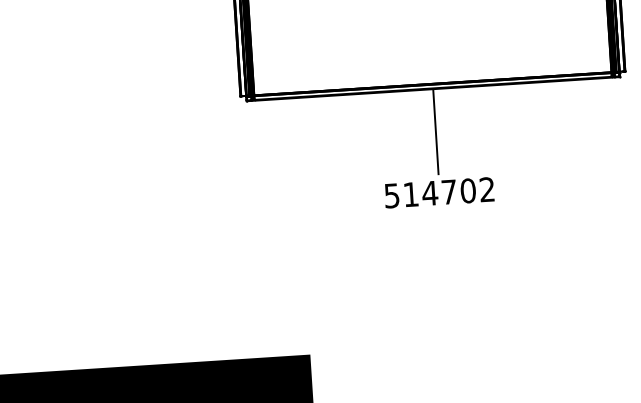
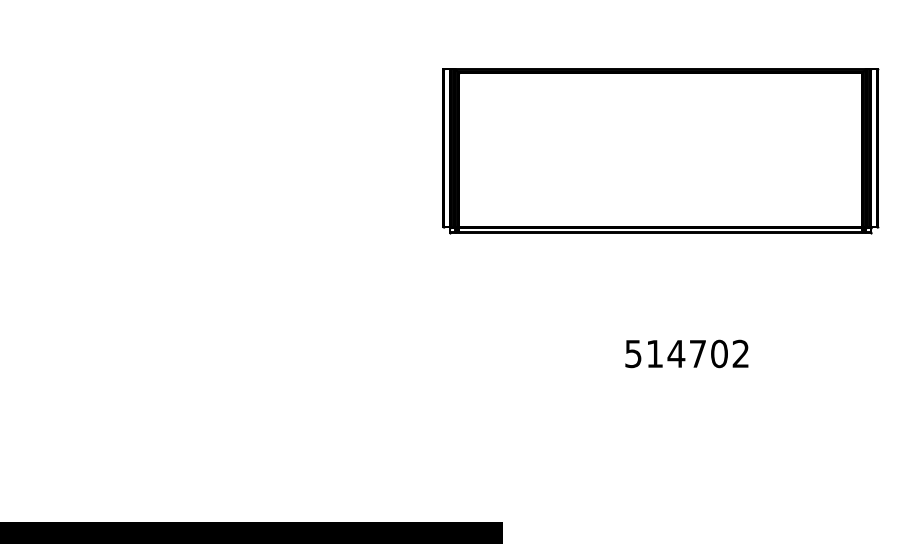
line: (435, 131) -> (660, 280), removed
text: (439, 192) -> (686, 353), moved

